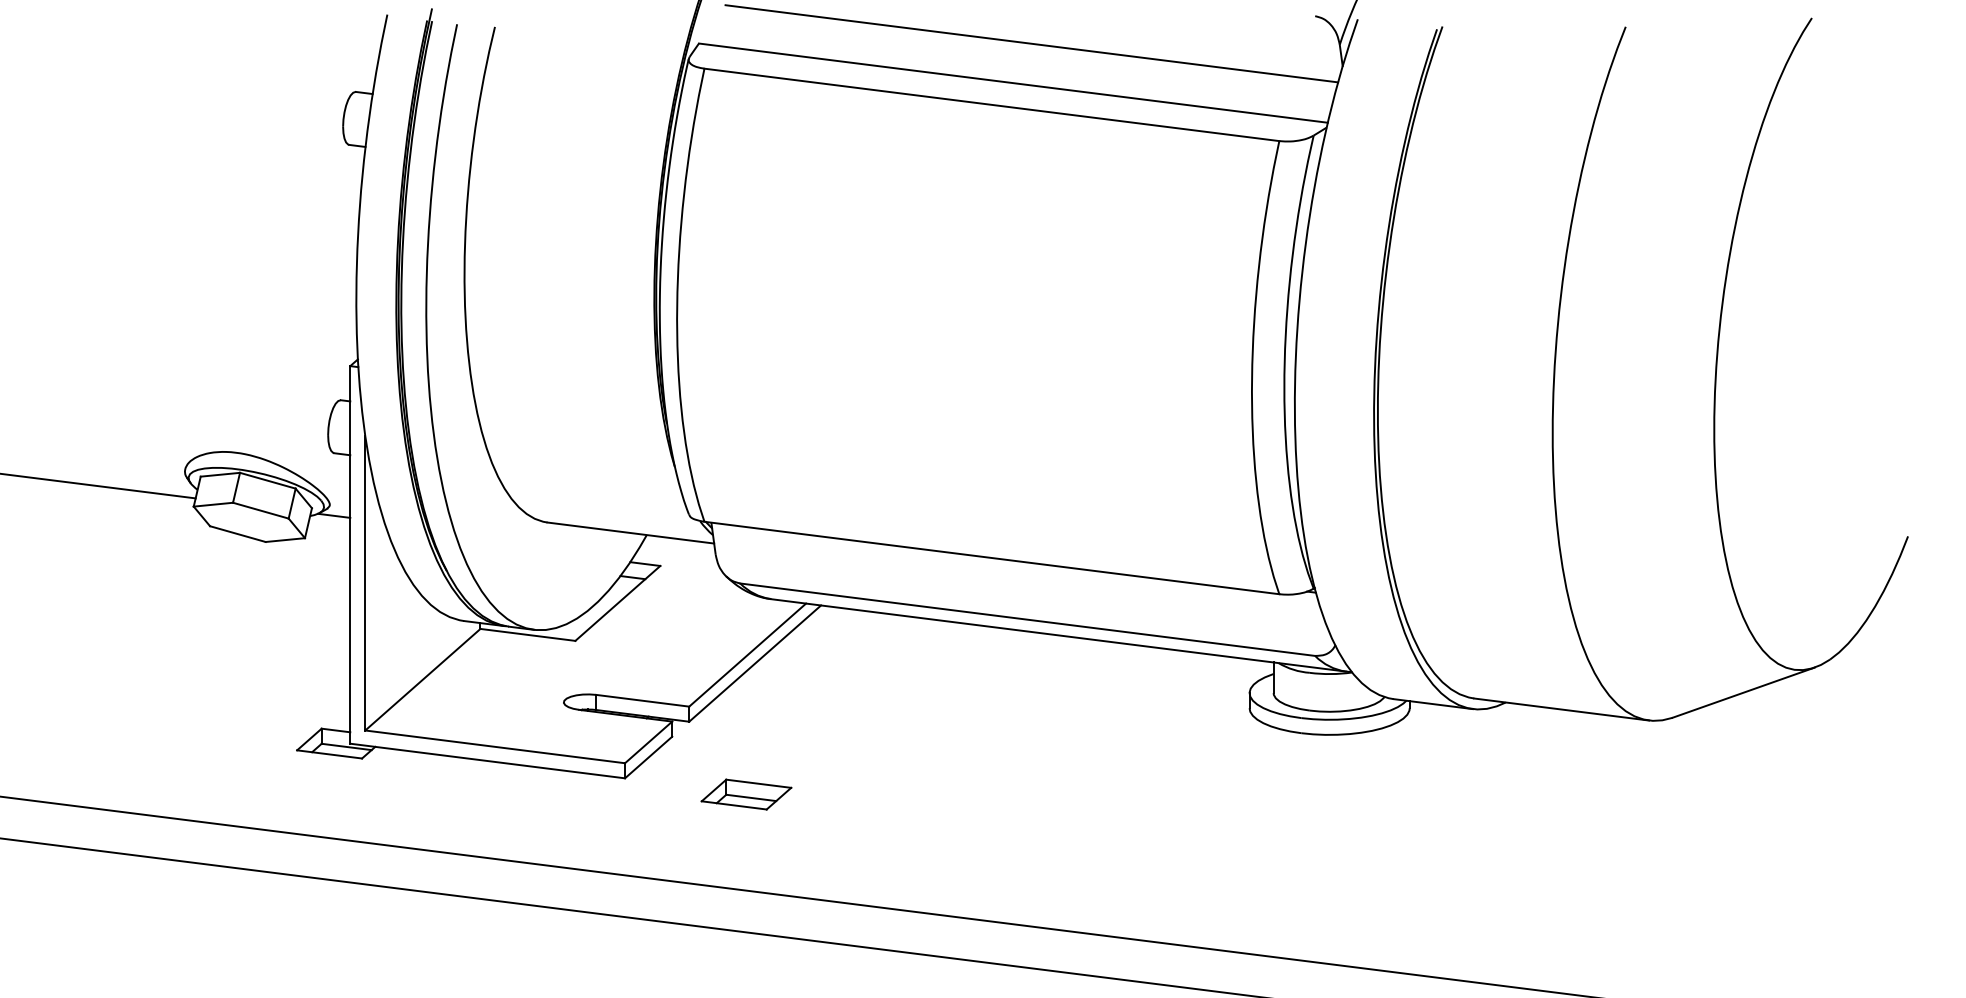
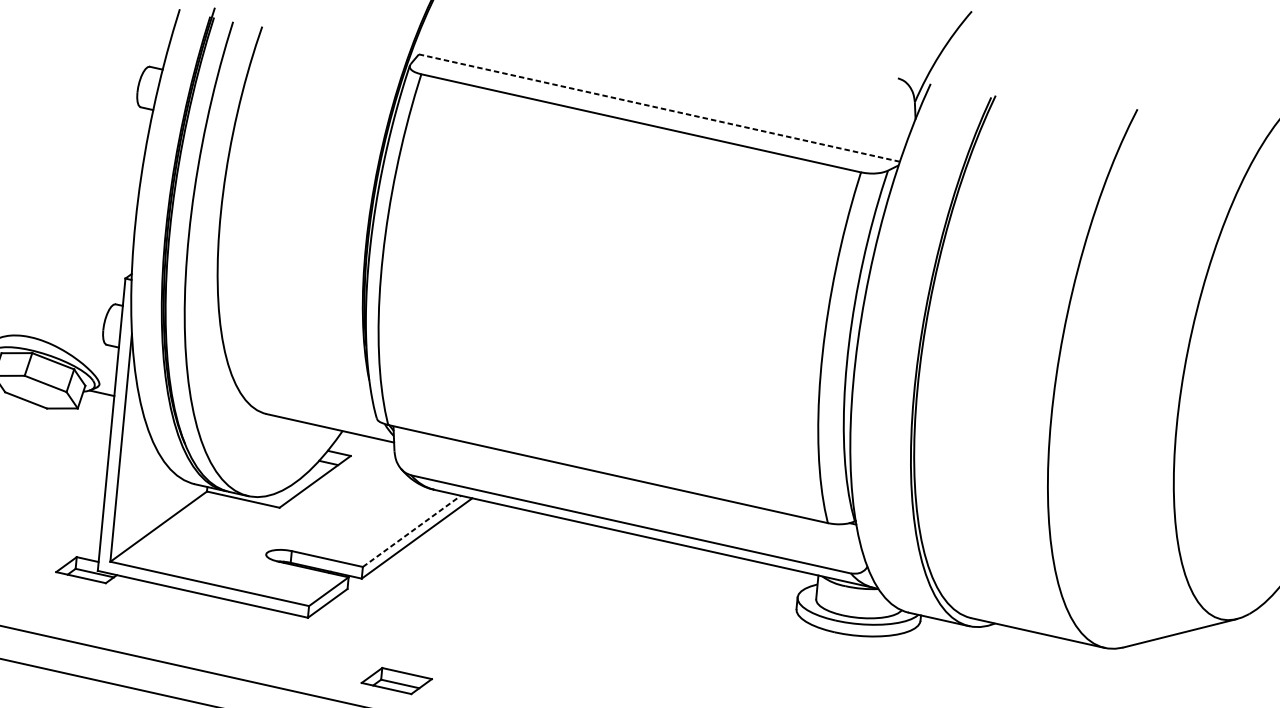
line: (1031, 43) -> (676, 78), removed
line: (1013, 83) -> (659, 108), solid -> dashed
line: (747, 655) -> (411, 531), solid -> dashed
part: (746, 794) -> (396, 680), moved

